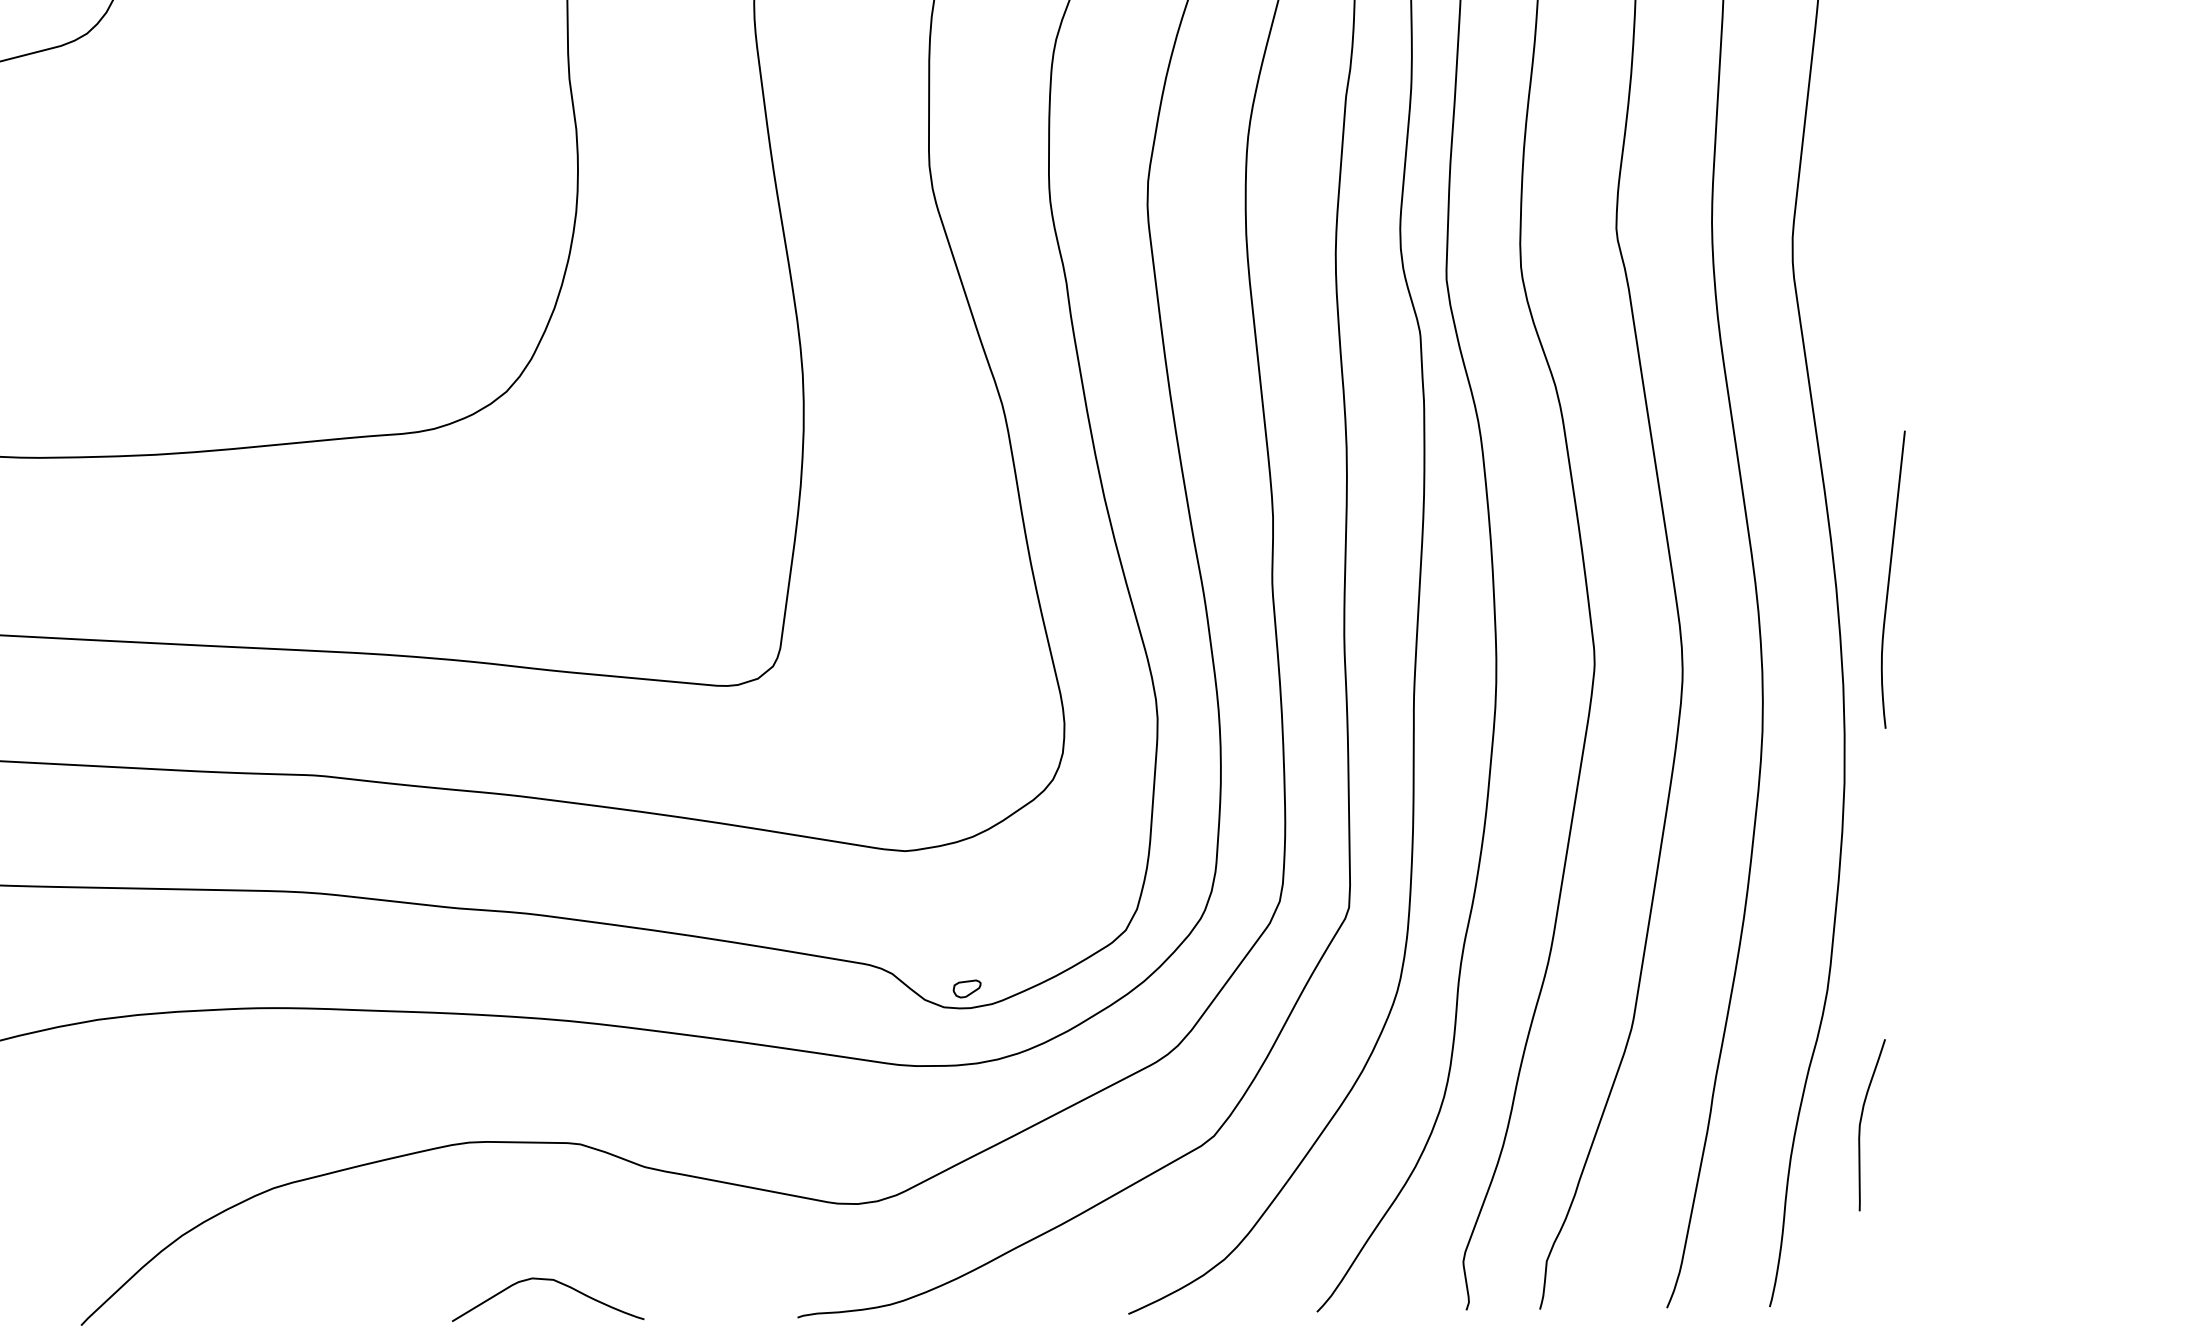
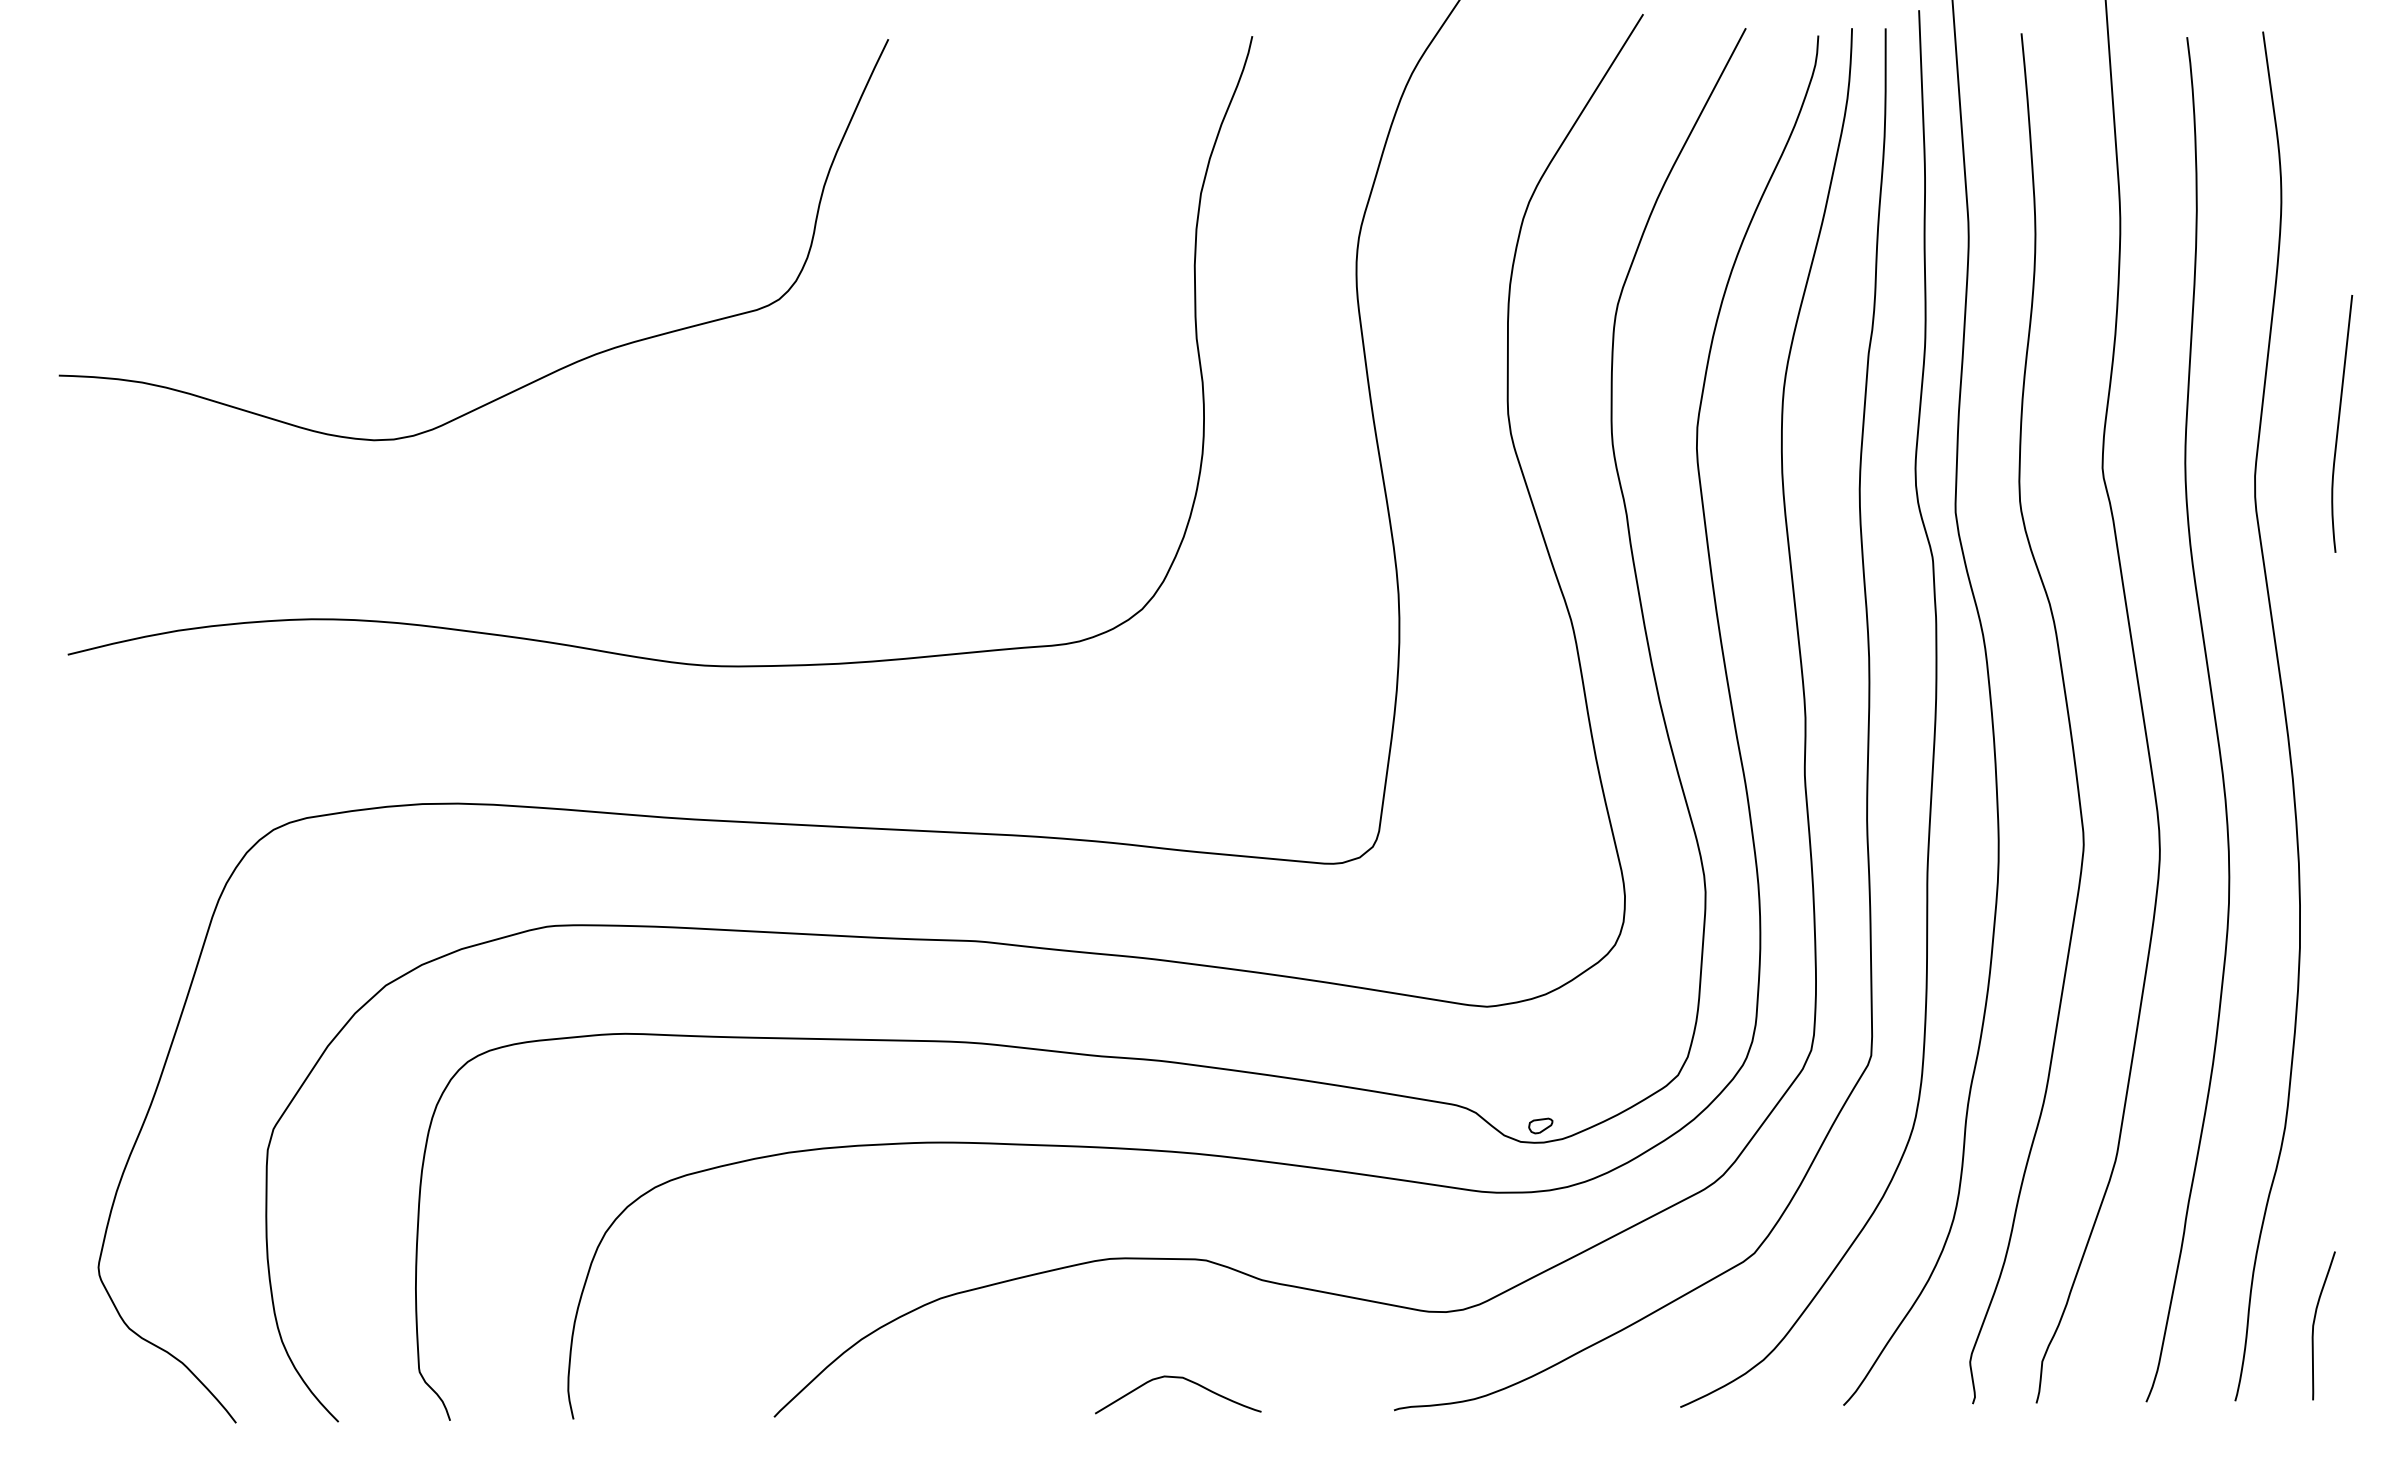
curve: (1890, 579) -> (2339, 423), moved
curve: (1861, 1124) -> (2314, 1325), moved

